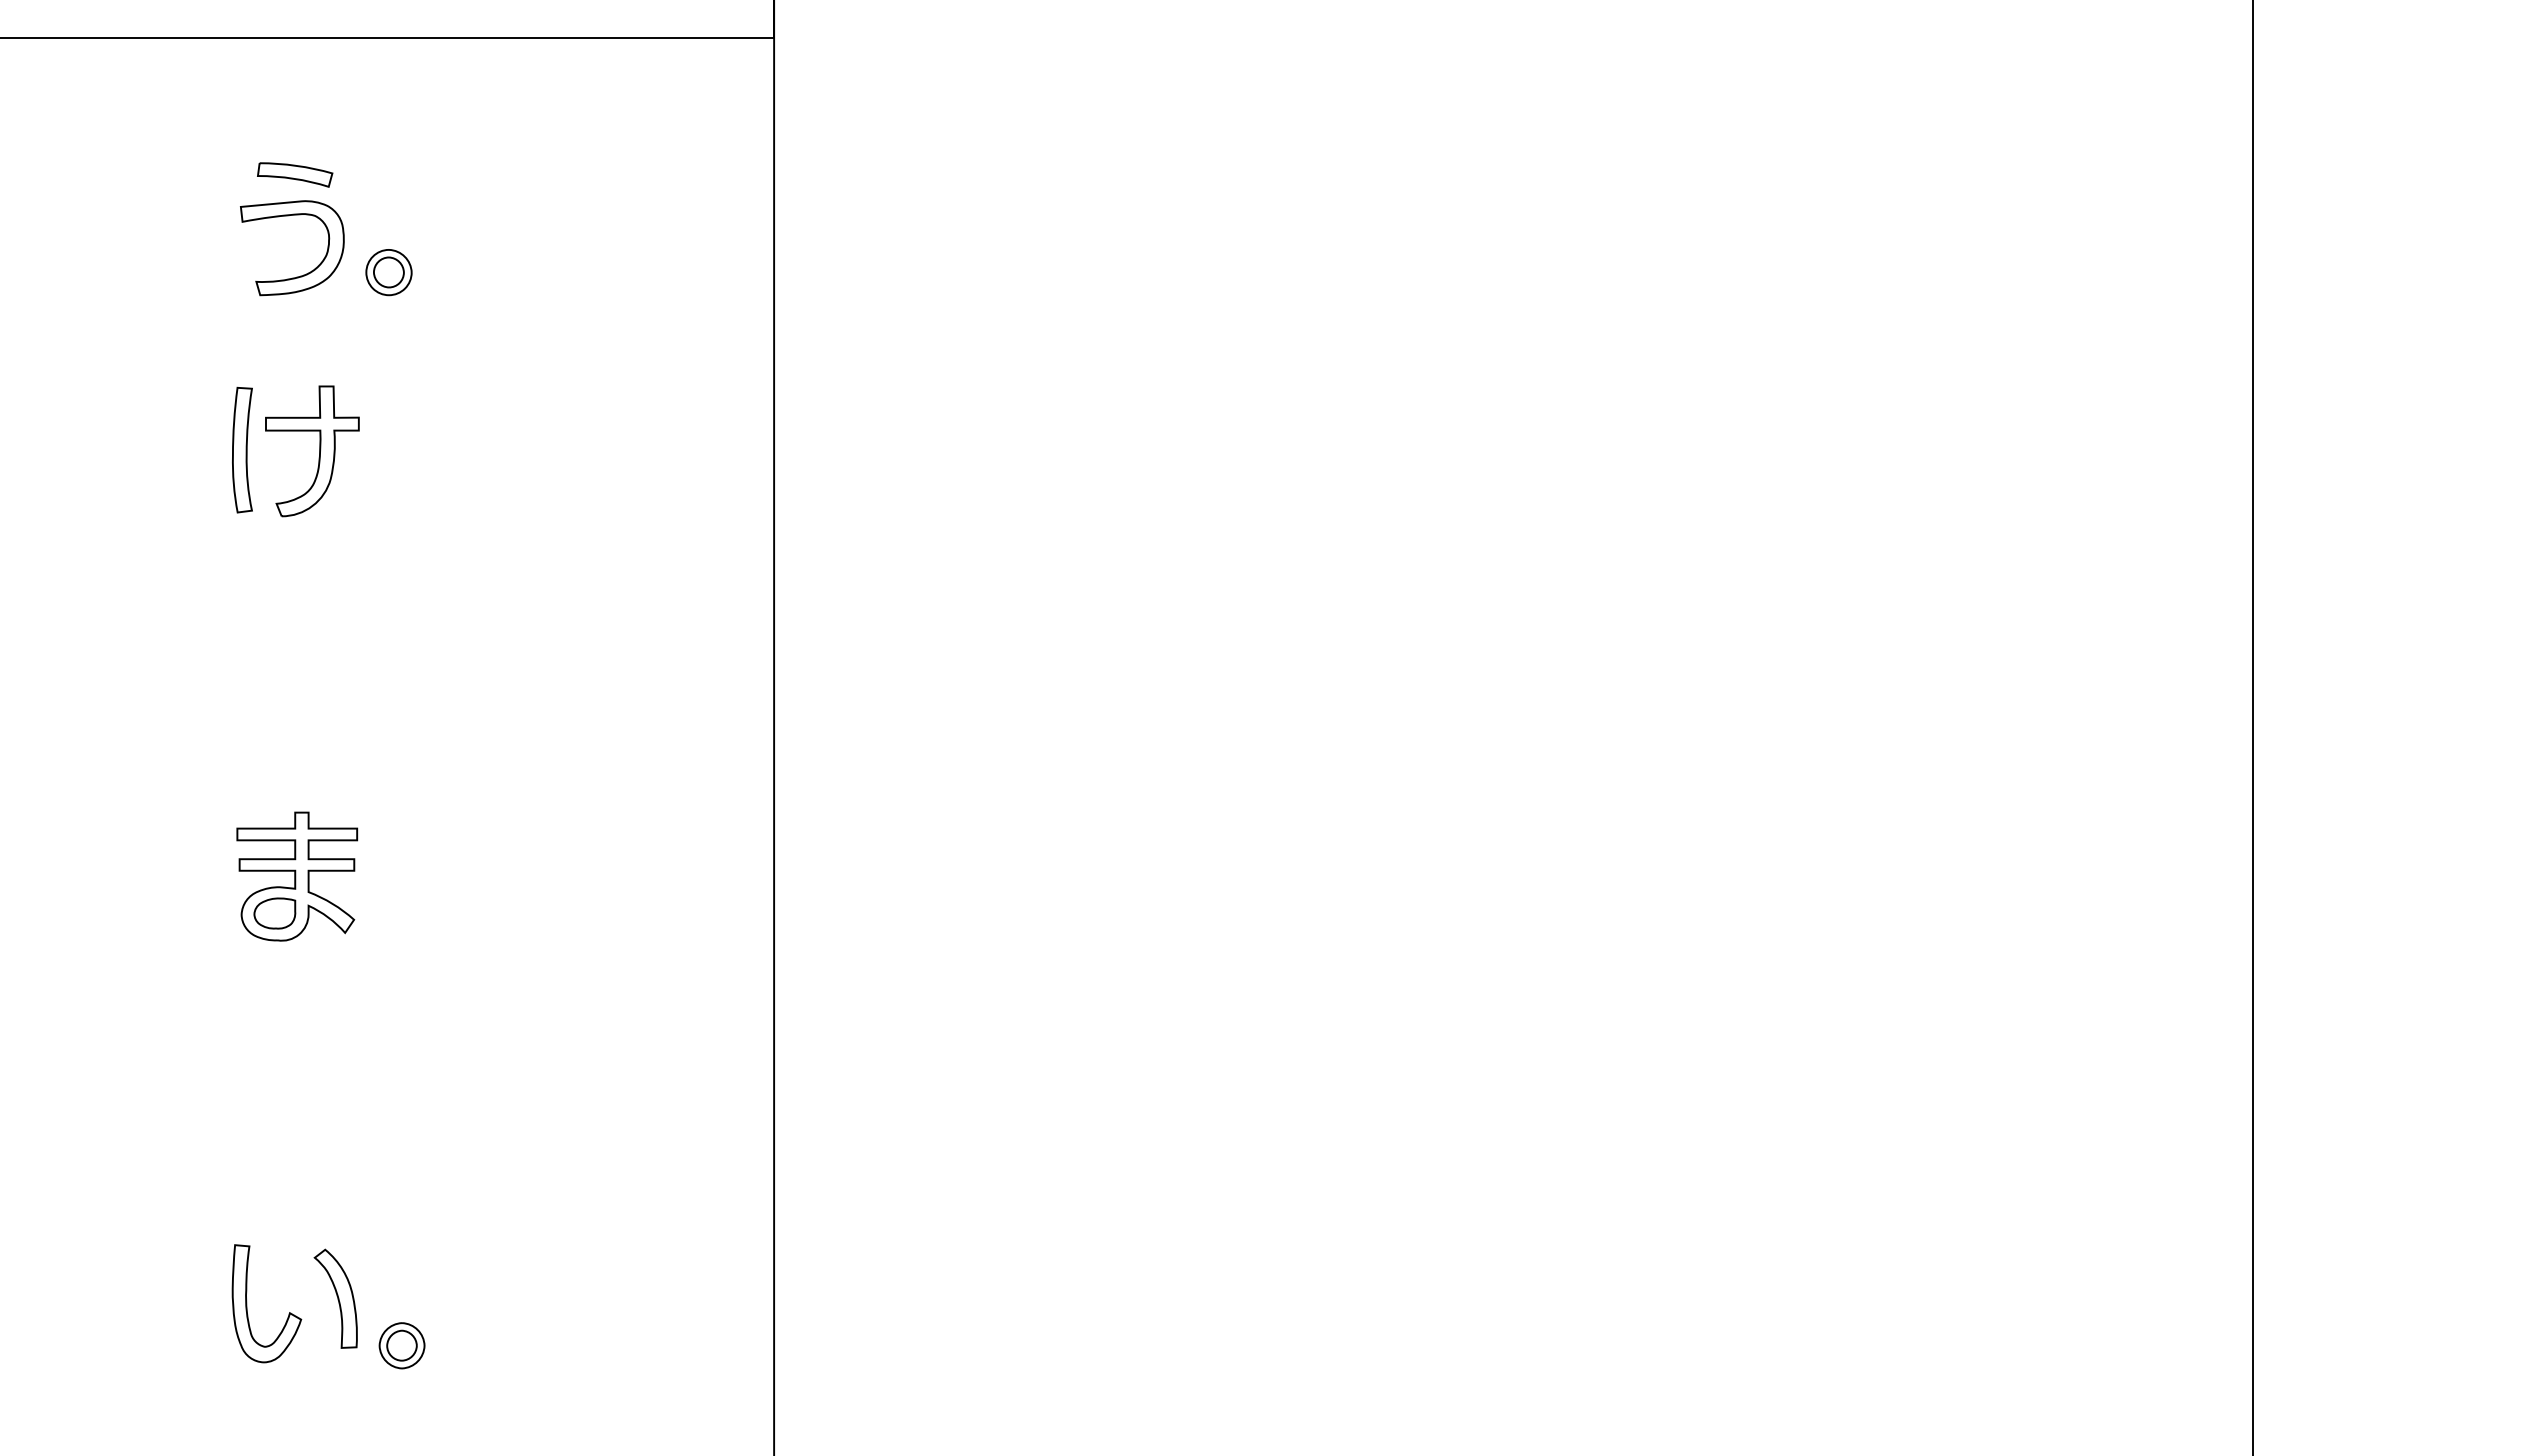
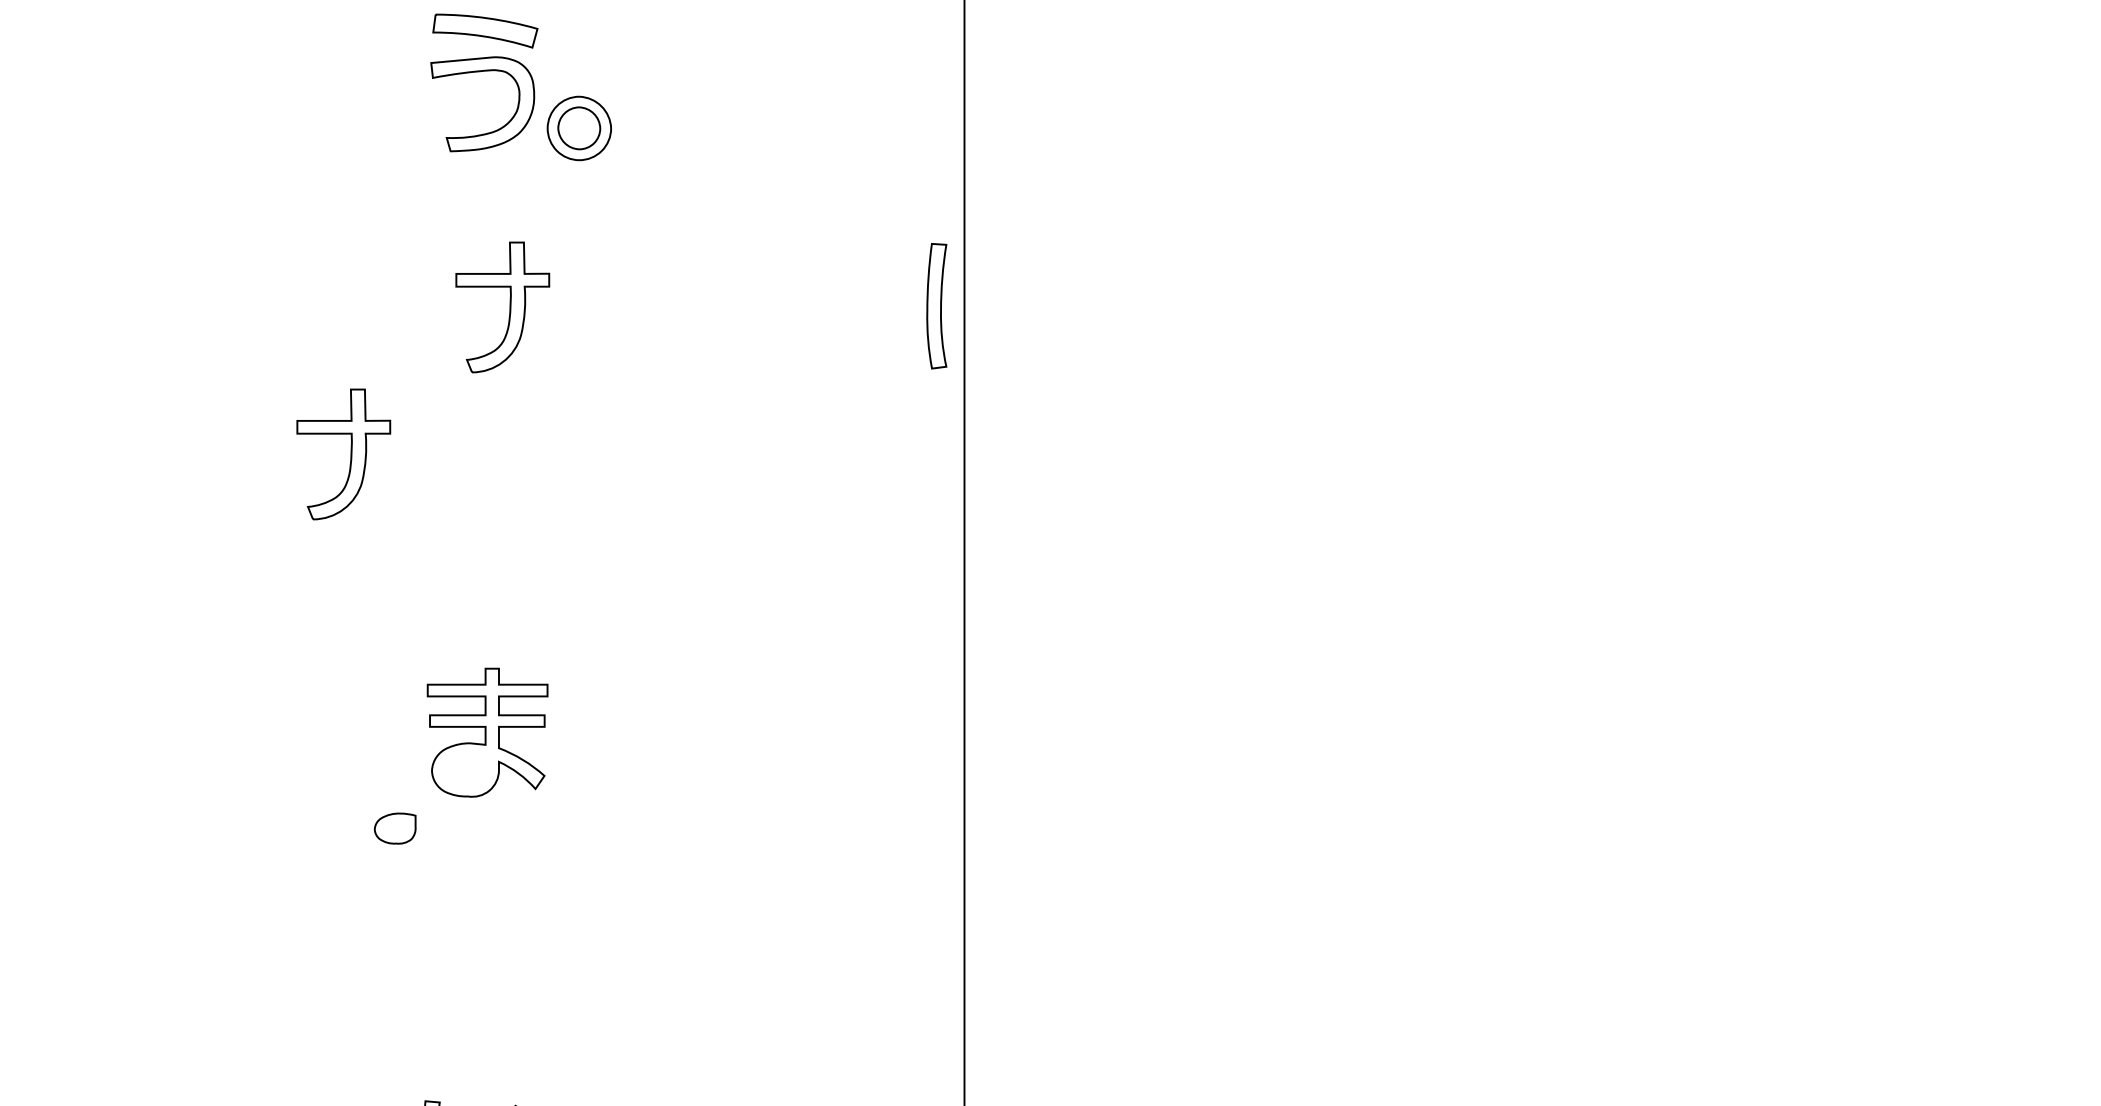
part: (295, 174) -> (485, 30), size x1.4
part: (388, 272) -> (578, 128), size x1.4
part: (242, 449) -> (936, 305), moved
part: (160, 598) -> (350, 454), added
part: (274, 913) -> (394, 828), moved

